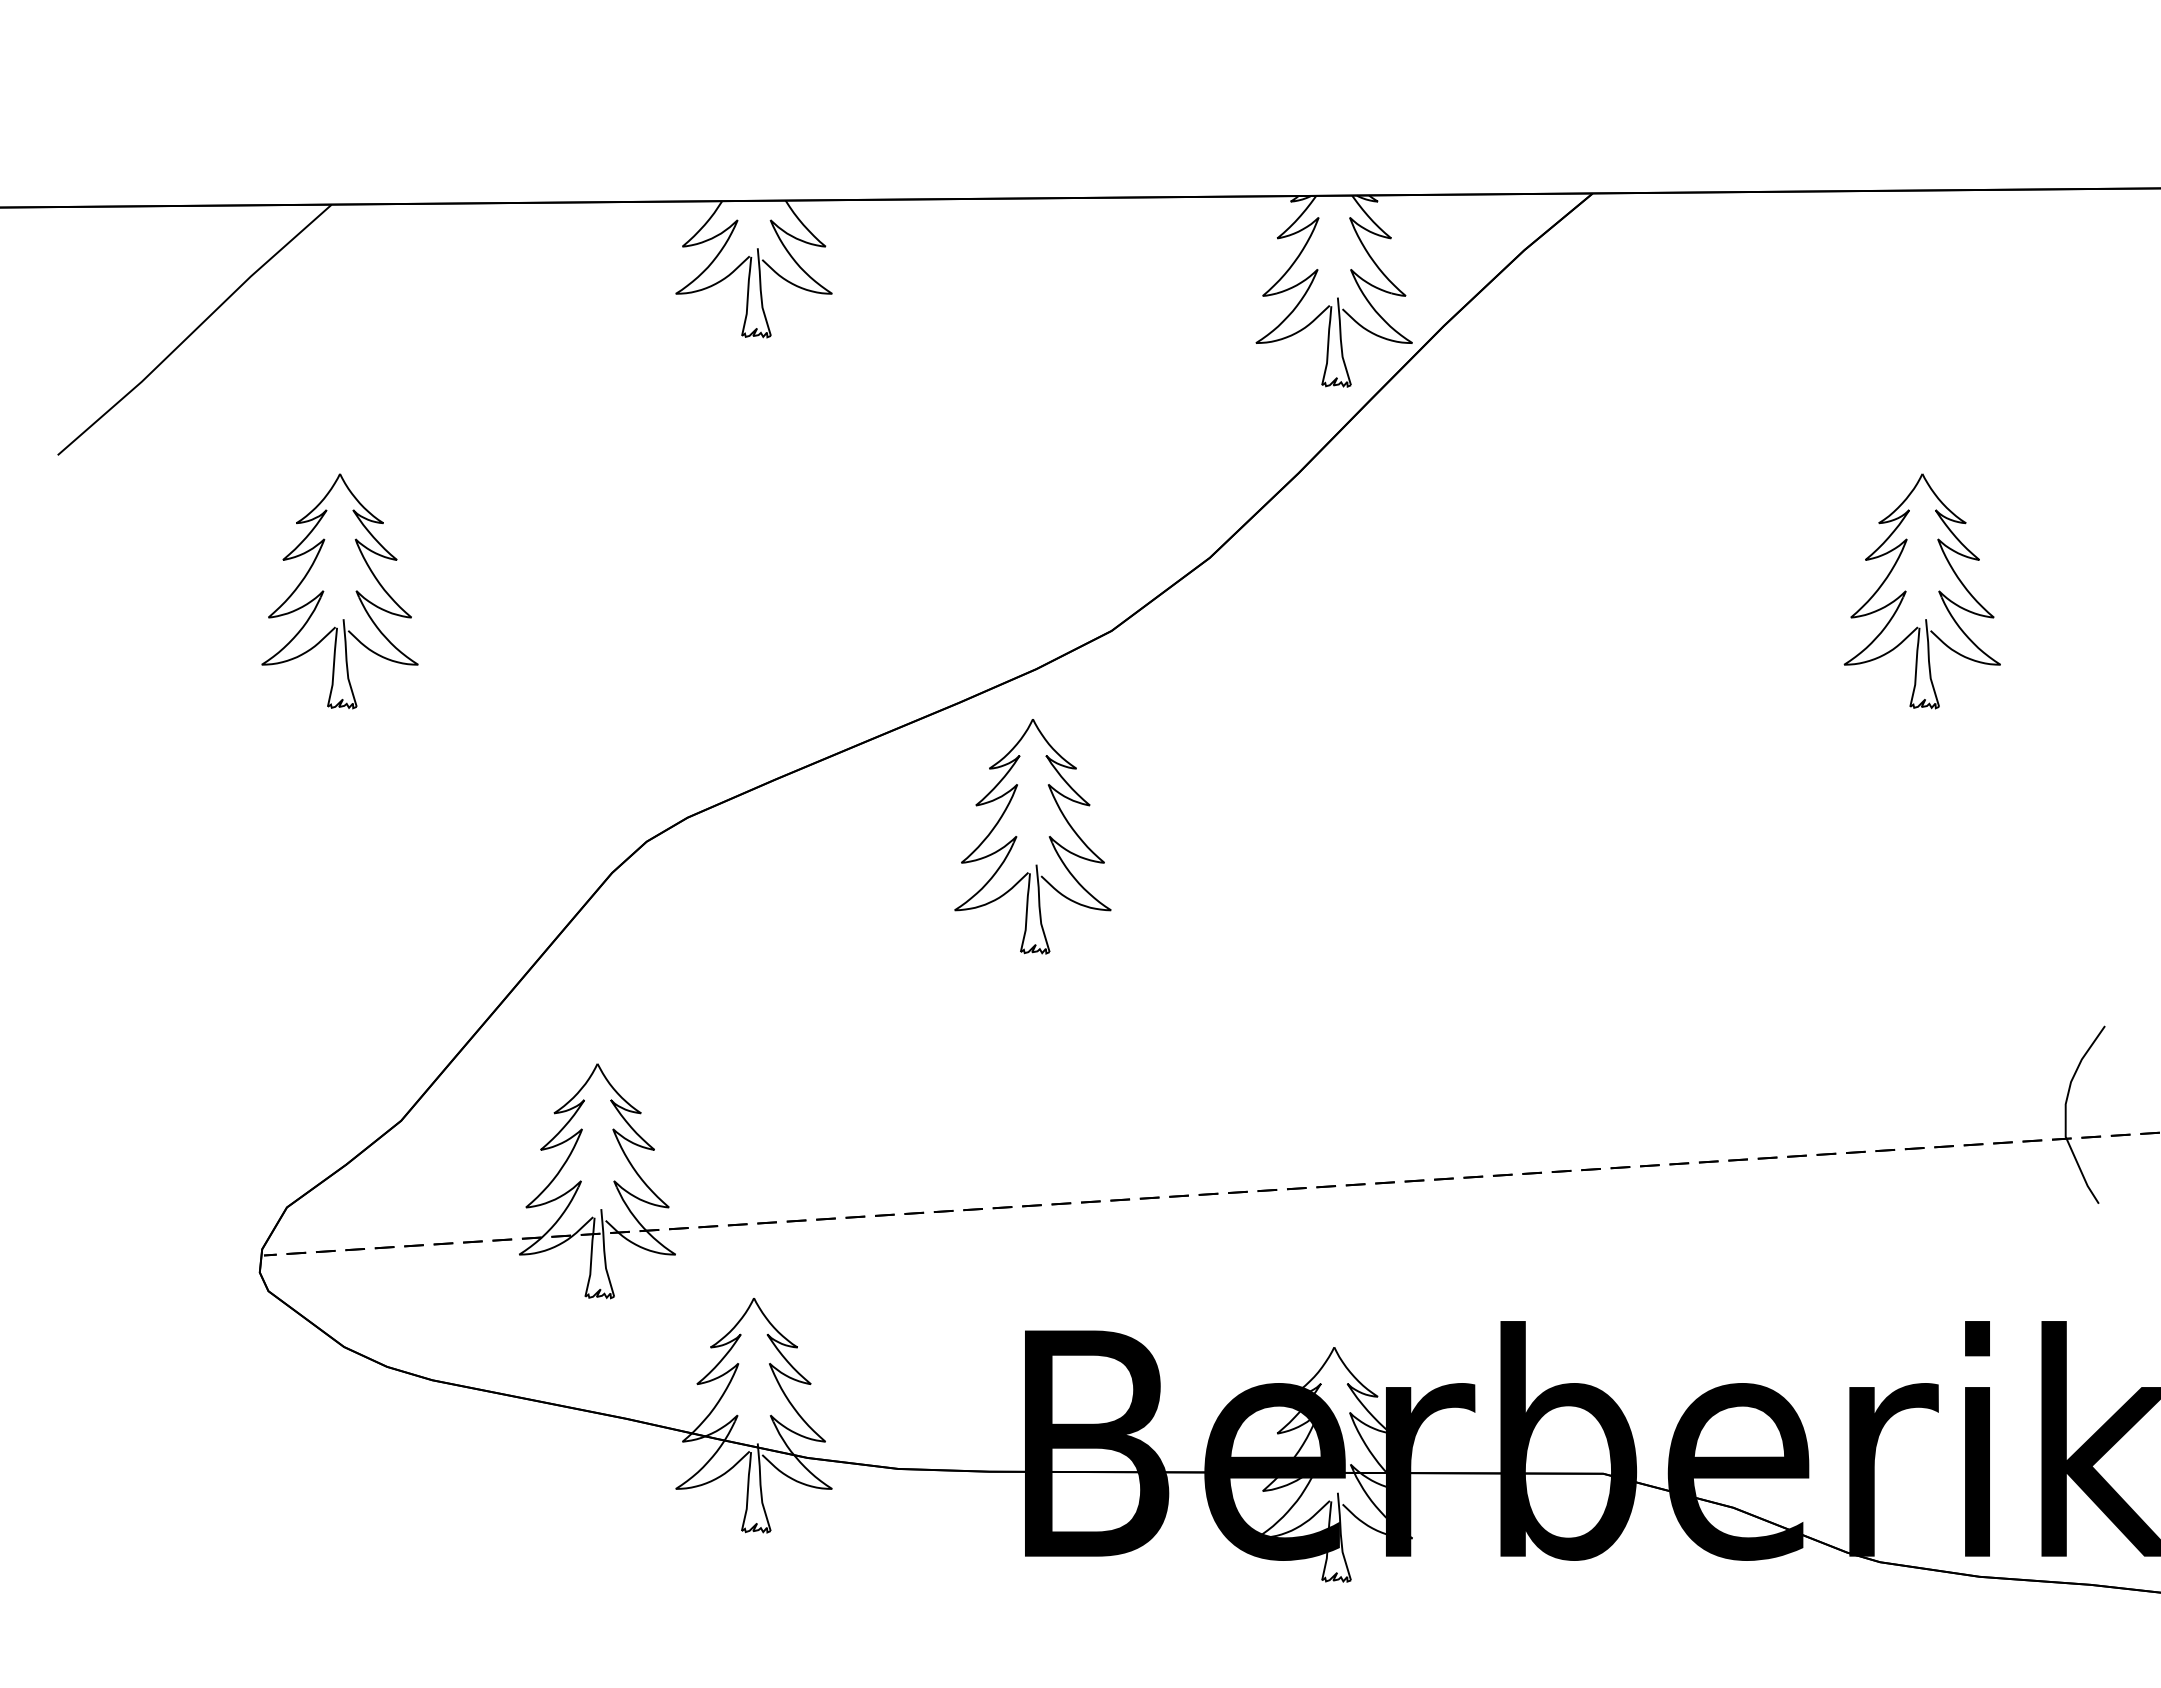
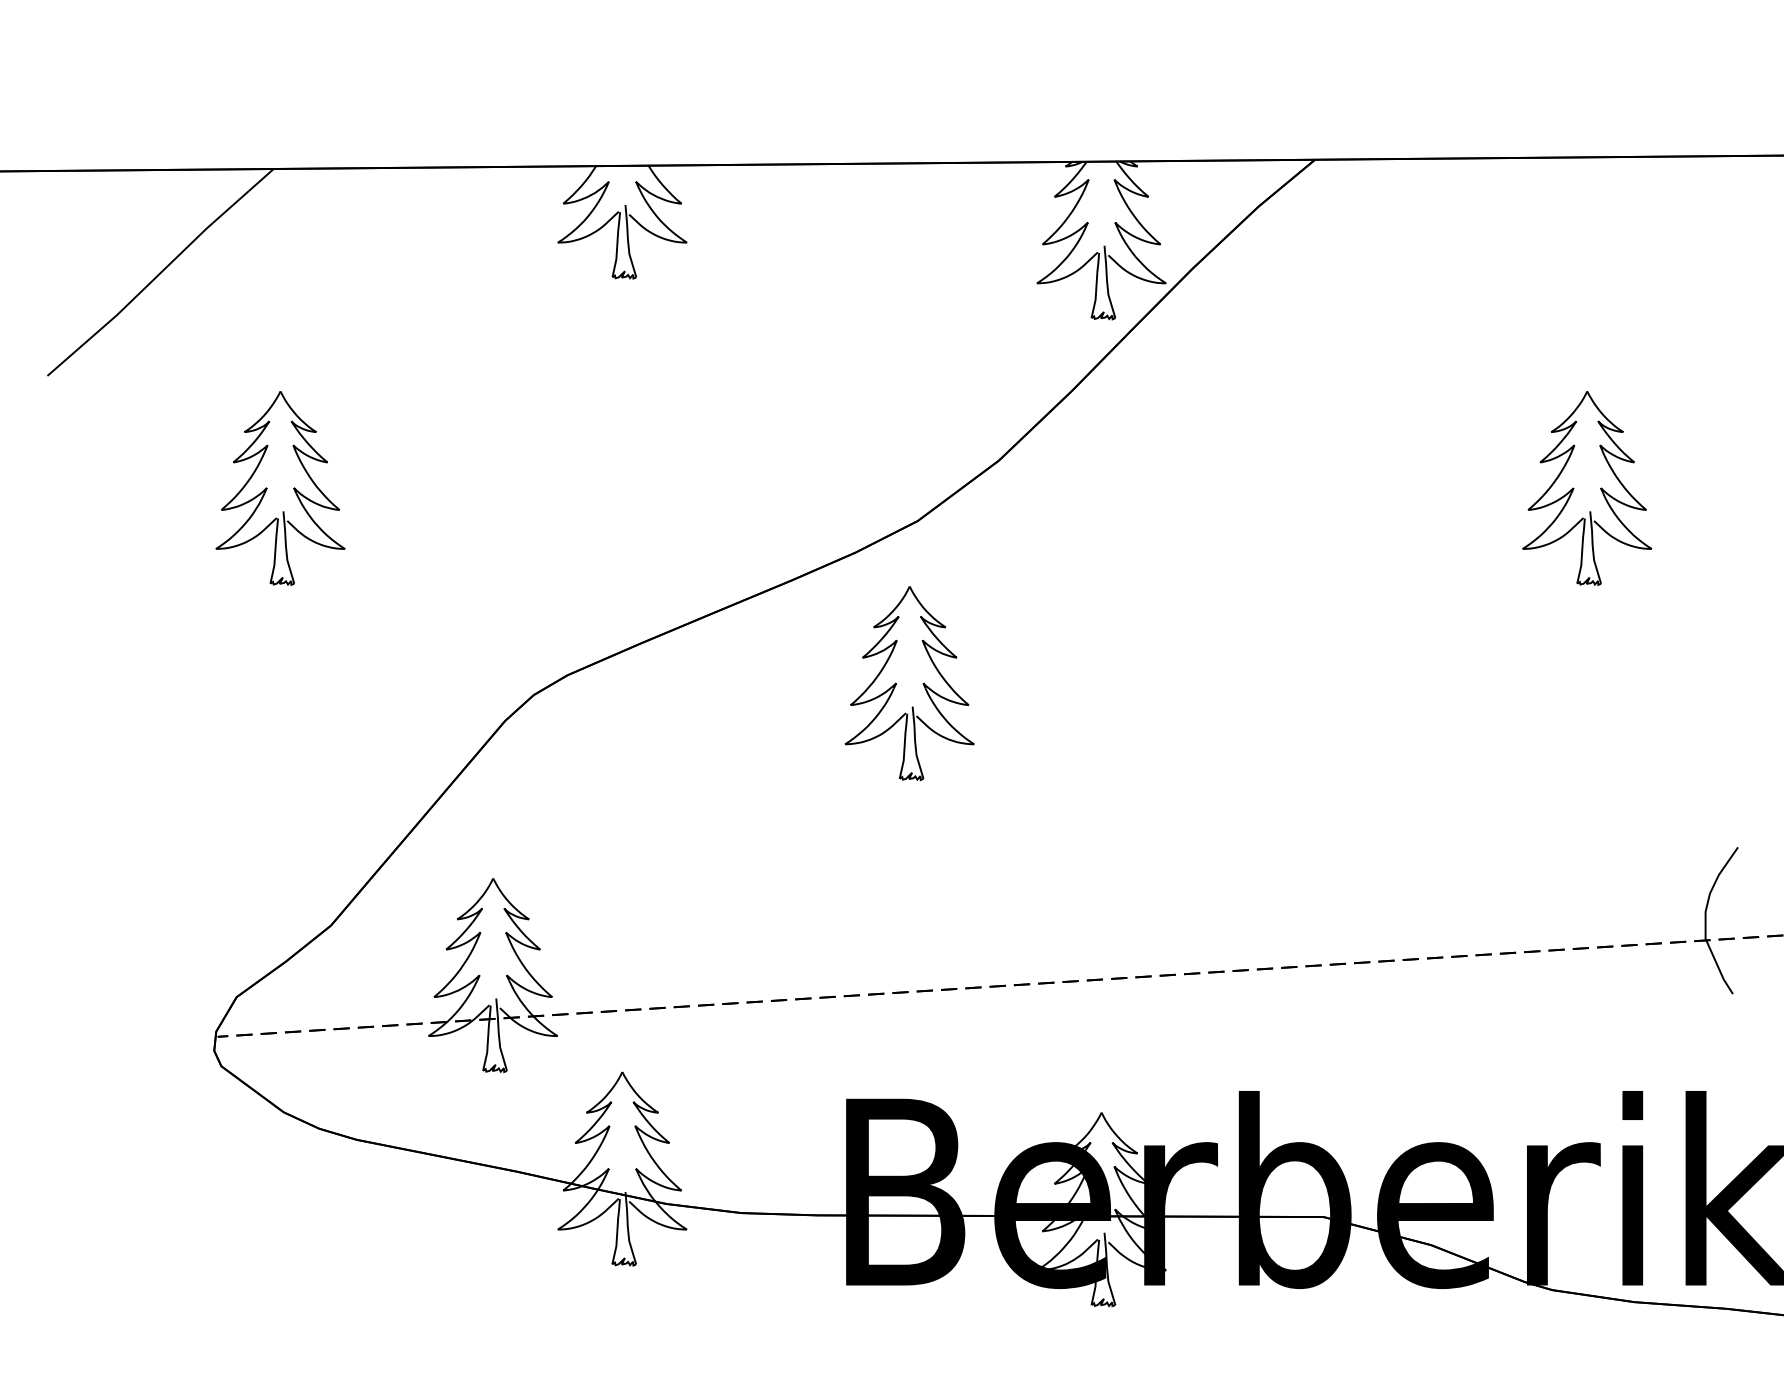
part: (1017, 836) -> (896, 683), moved

